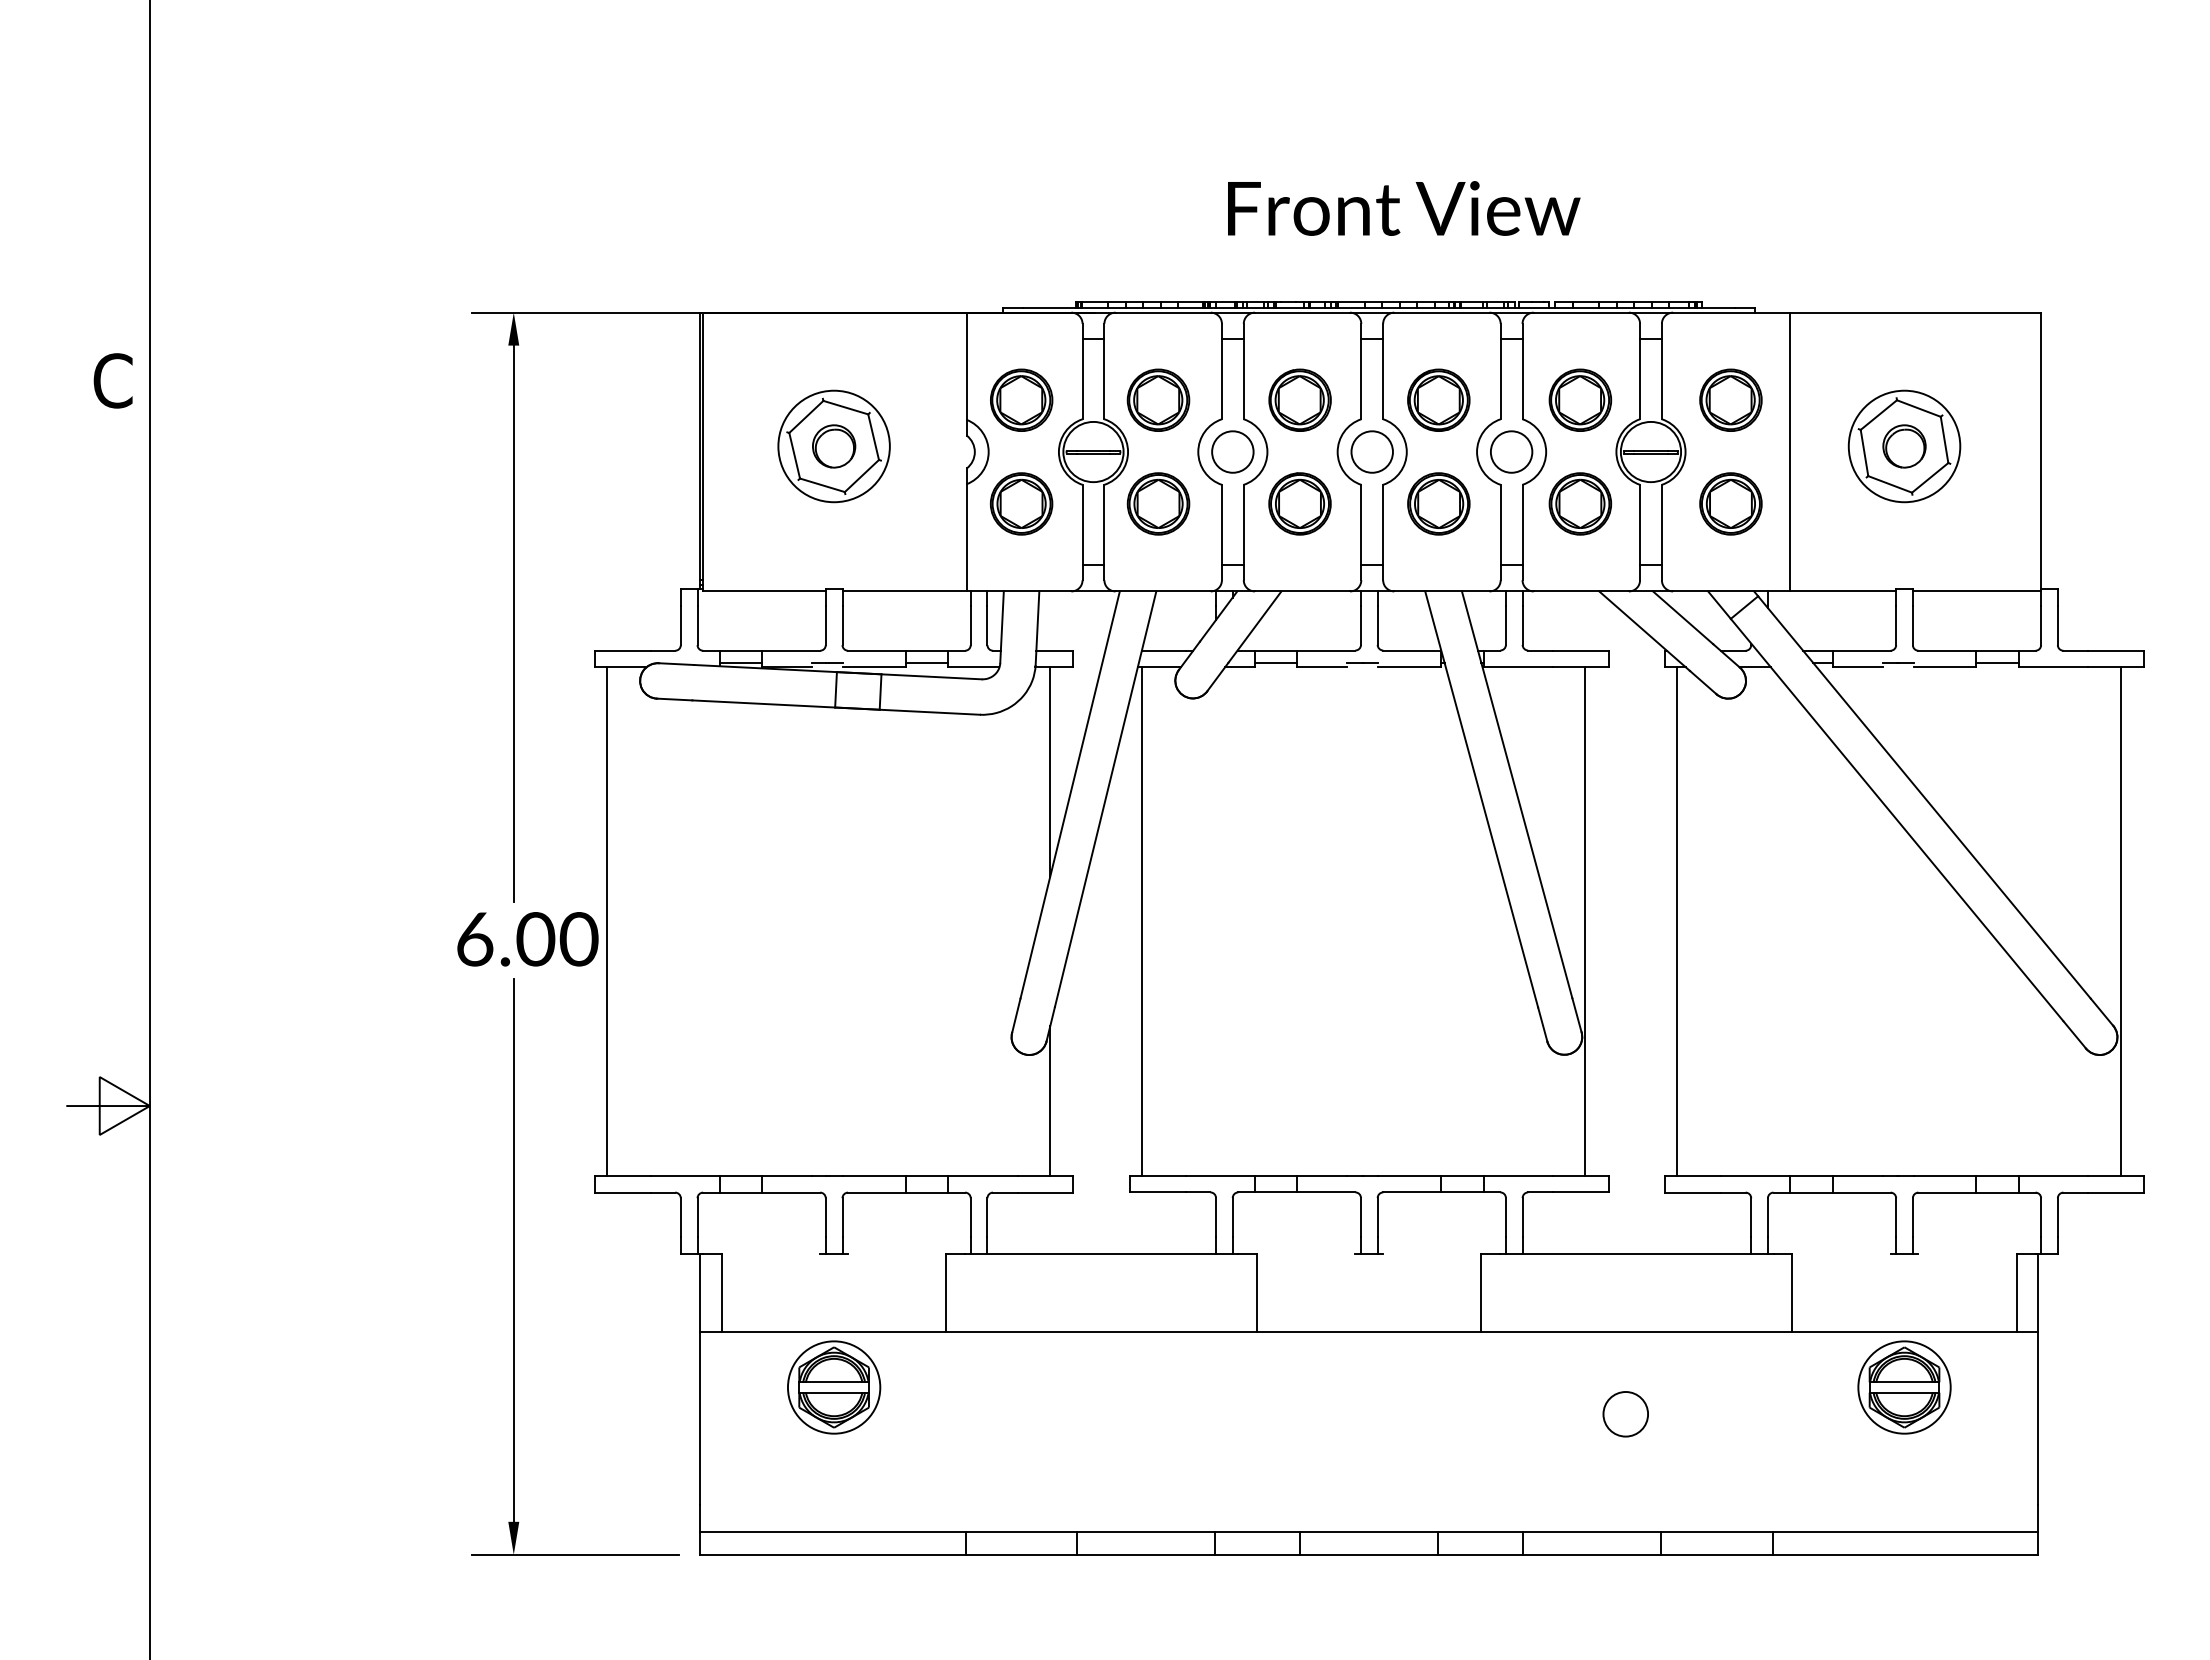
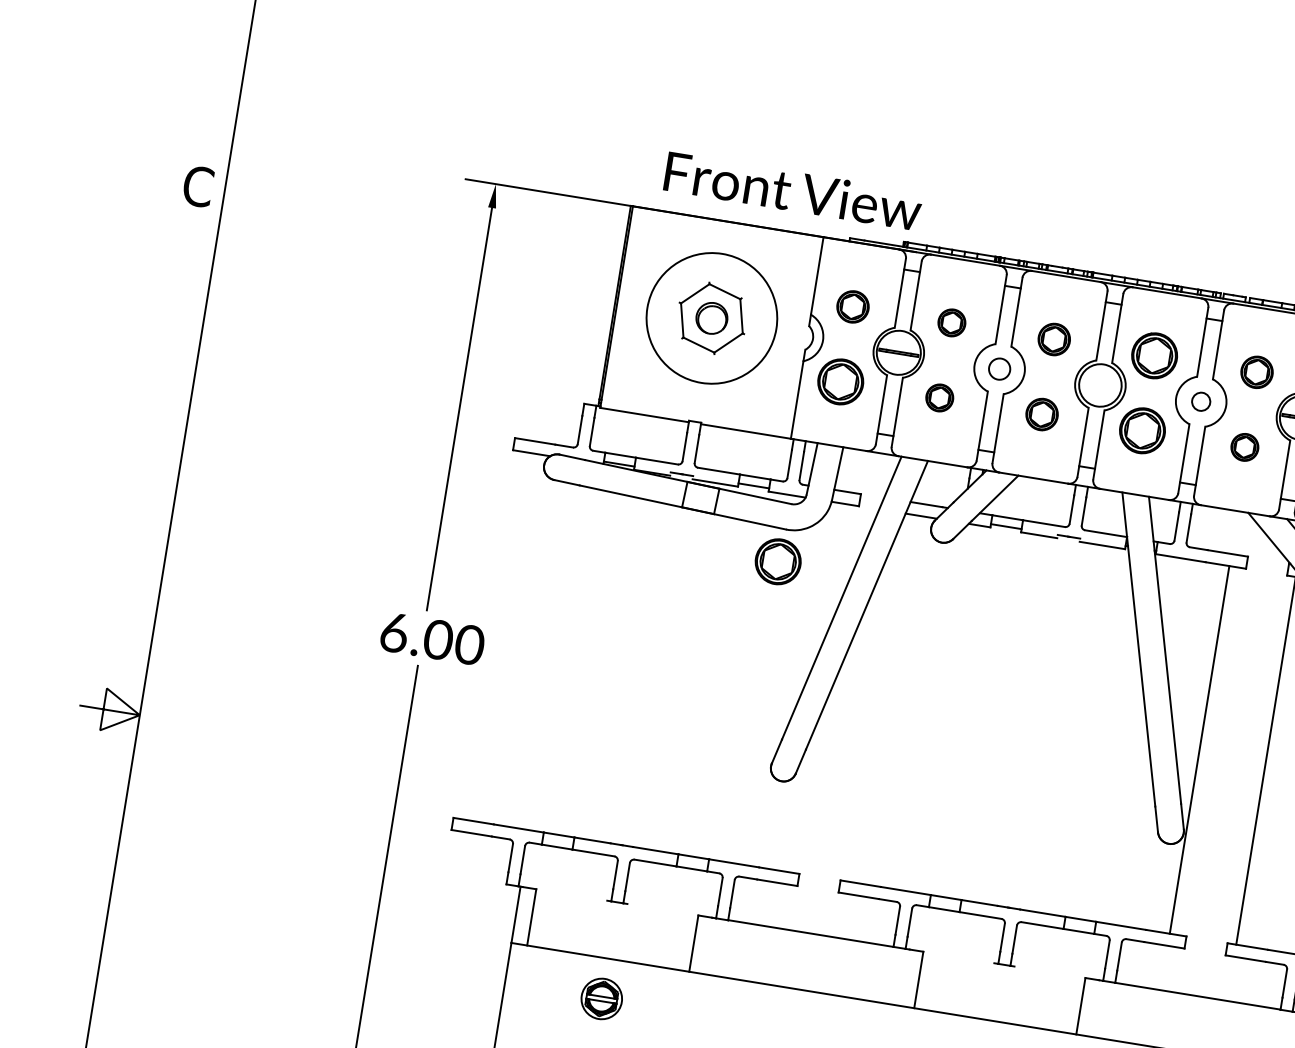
text: (1404, 208) -> (793, 191), moved
part: (1021, 399) -> (852, 306), size x0.7
part: (1158, 399) -> (951, 322), size x0.6
part: (1299, 399) -> (1053, 338), size x0.7
part: (1580, 399) -> (1257, 371), size x0.7
circle: (833, 446) -> (711, 318), size x1.6
circle: (1232, 451) -> (999, 368), size x0.7
circle: (1371, 451) -> (1099, 384), size x1.4
circle: (1511, 451) -> (1201, 401), size x0.6
part: (1158, 503) -> (939, 397), size x0.6
part: (1299, 503) -> (1041, 414), size x0.7
part: (1580, 503) -> (1244, 447), size x0.6
part: (976, 759) -> (778, 561), added
line: (1050, 771) -> (830, 578), removed
line: (606, 921) -> (491, 635), removed
line: (1142, 921) -> (879, 698), removed
line: (1050, 1100) -> (791, 816), removed
part: (834, 1387) -> (601, 998), size x0.6

